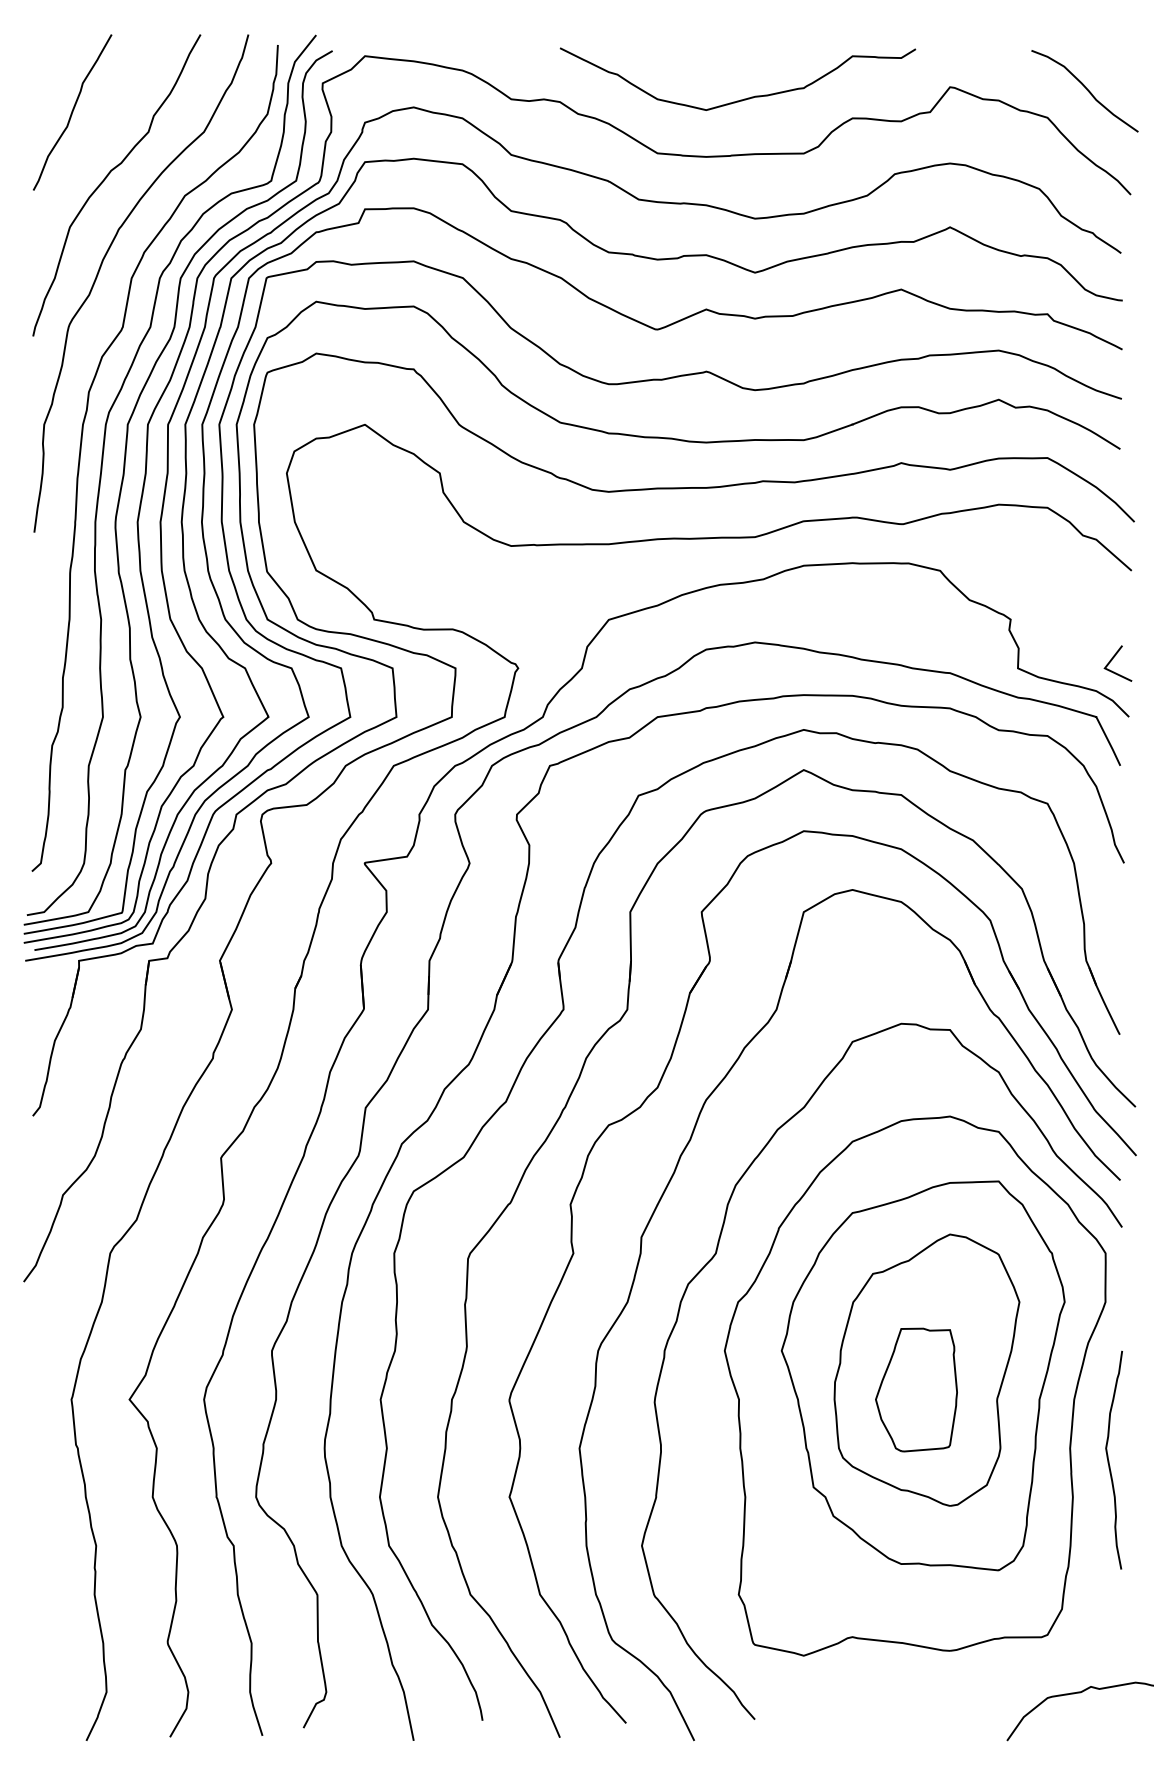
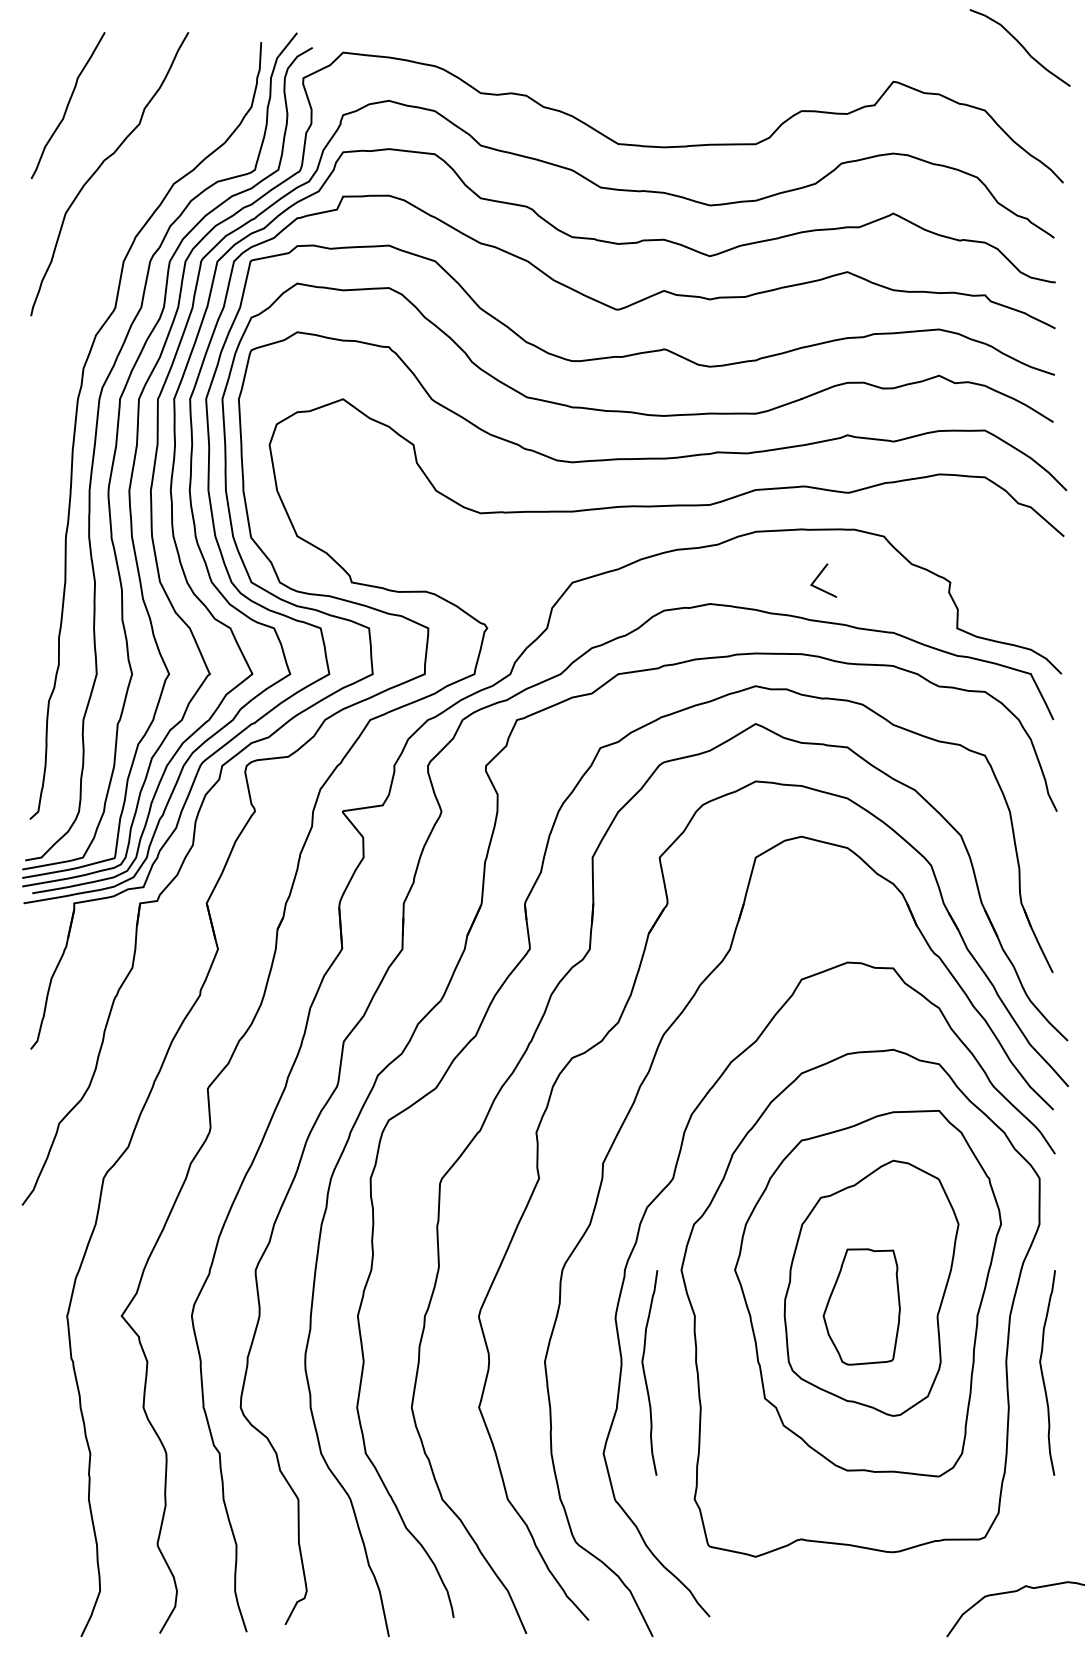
curve: (1086, 89) -> (1021, 46), moved
curve: (744, 98) -> (700, 92), removed
curve: (101, 267) -> (95, 251), removed
line: (1112, 660) -> (818, 577), moved
curve: (686, 1460) -> (645, 1373), added

